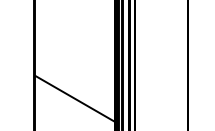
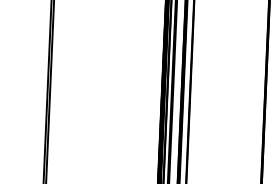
line: (74, 98) -> (104, 122), removed

